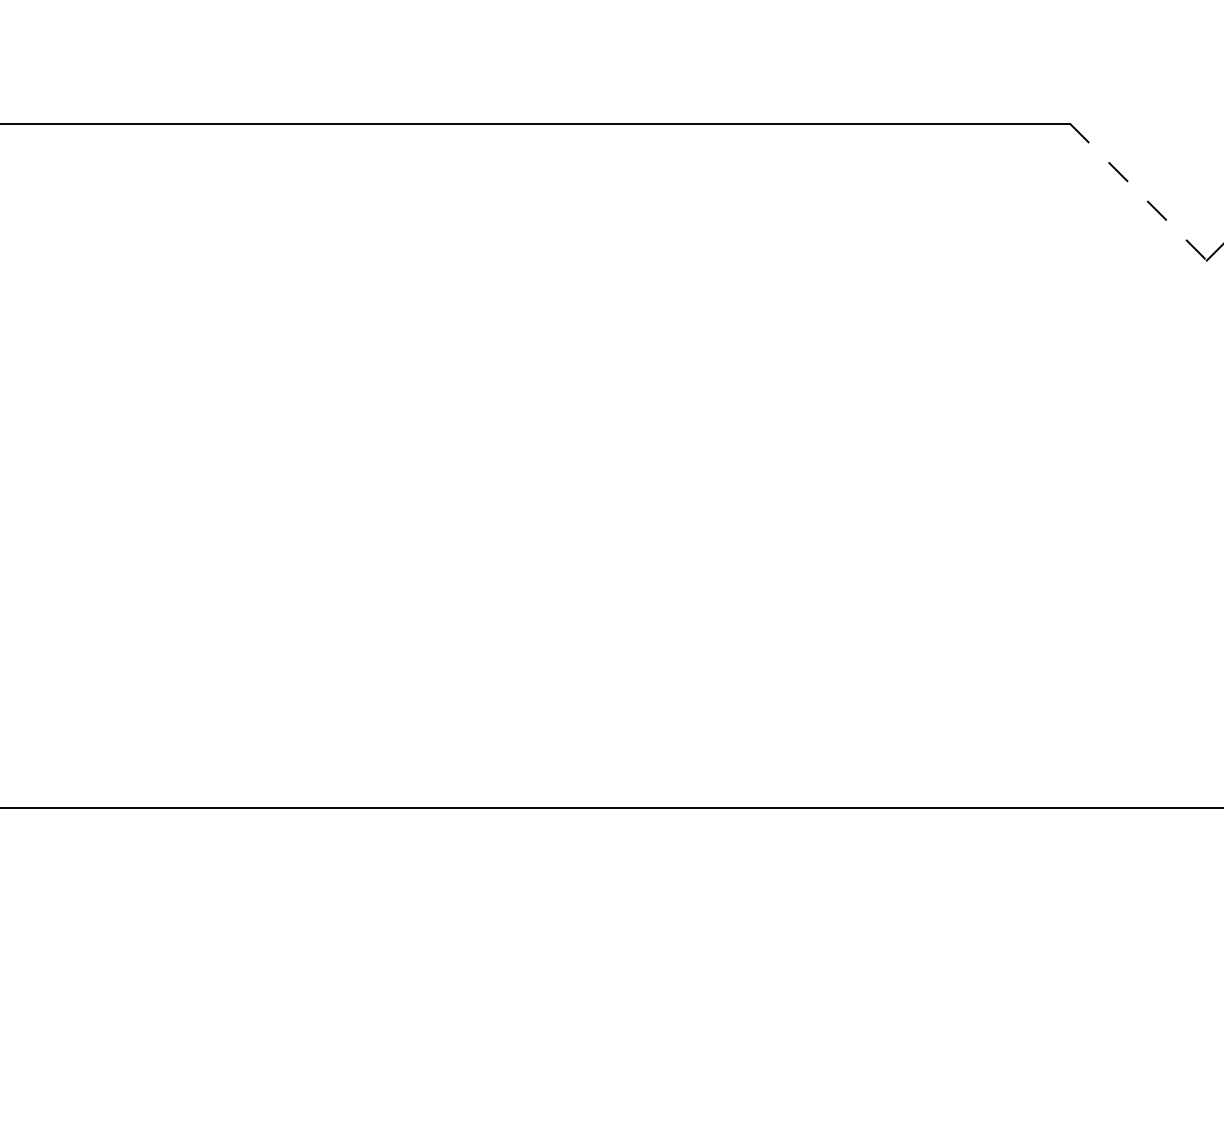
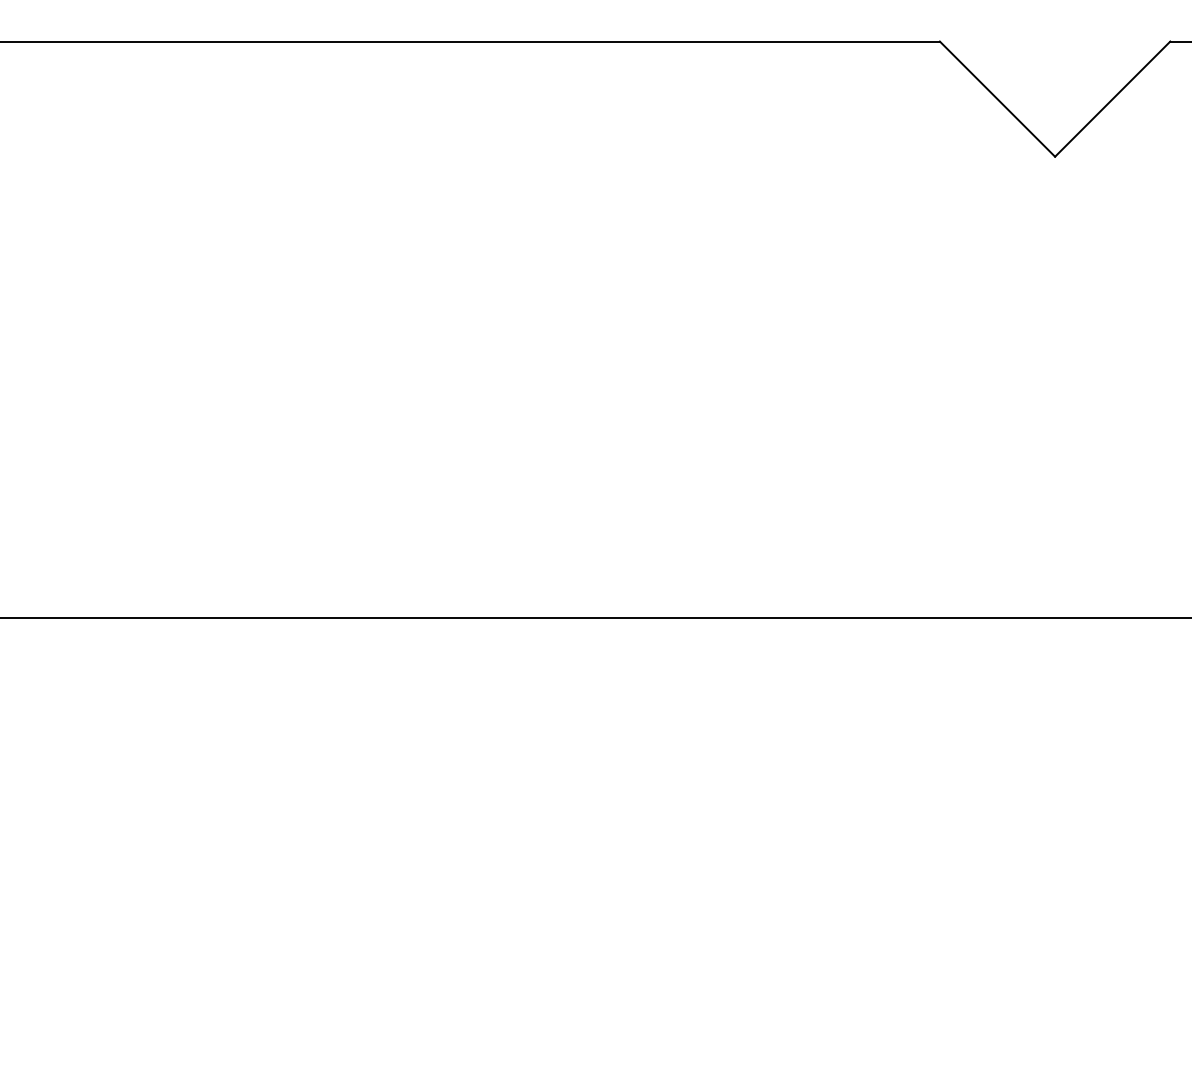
line: (1138, 192) -> (997, 99), dashed -> solid

